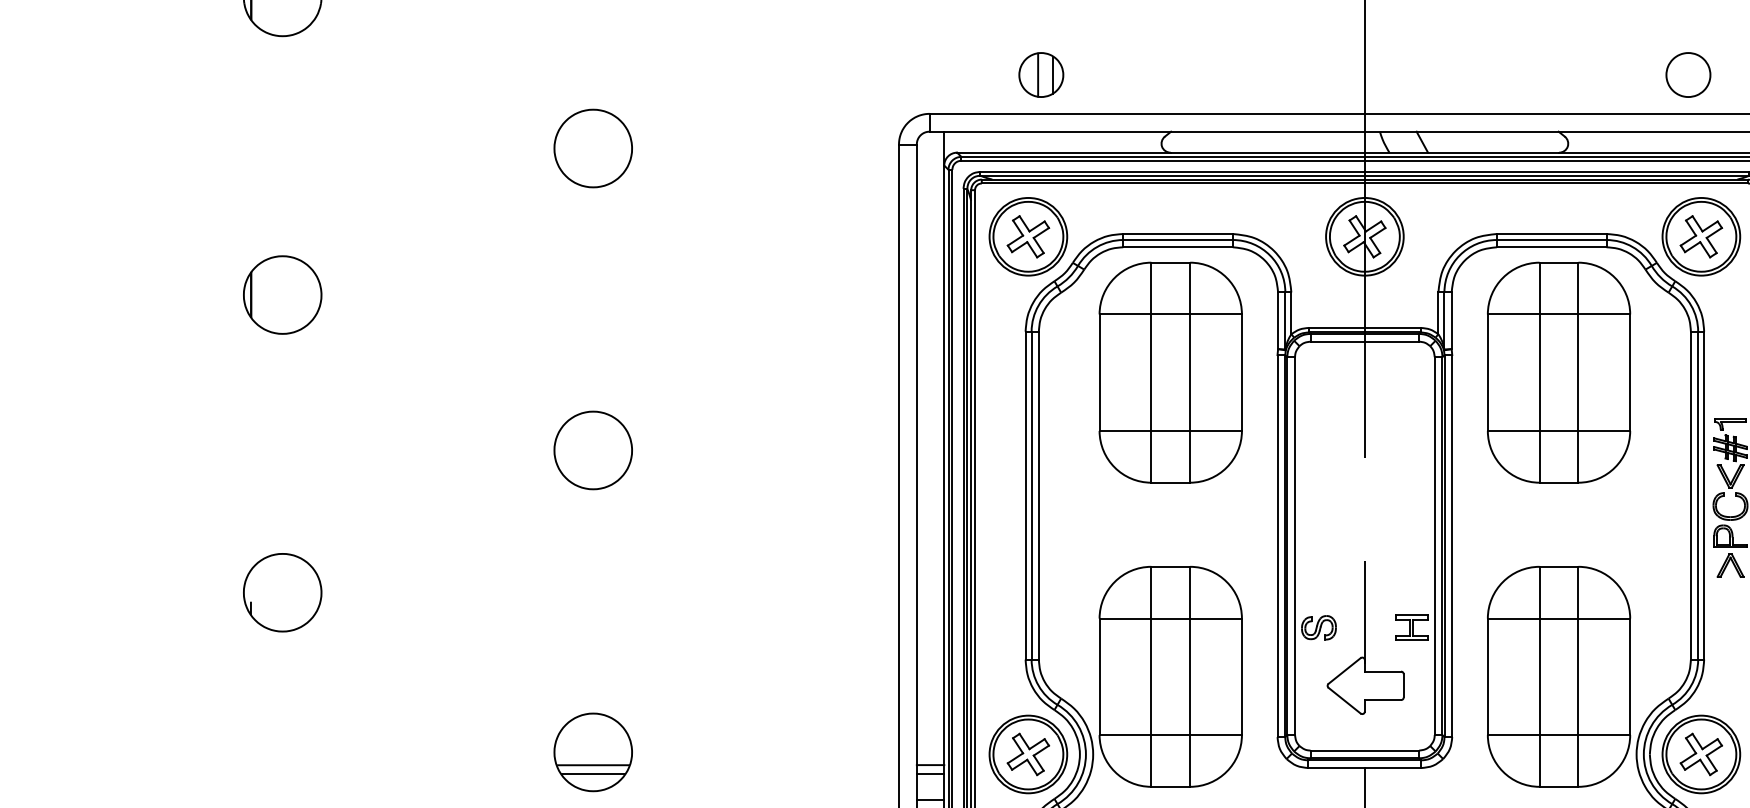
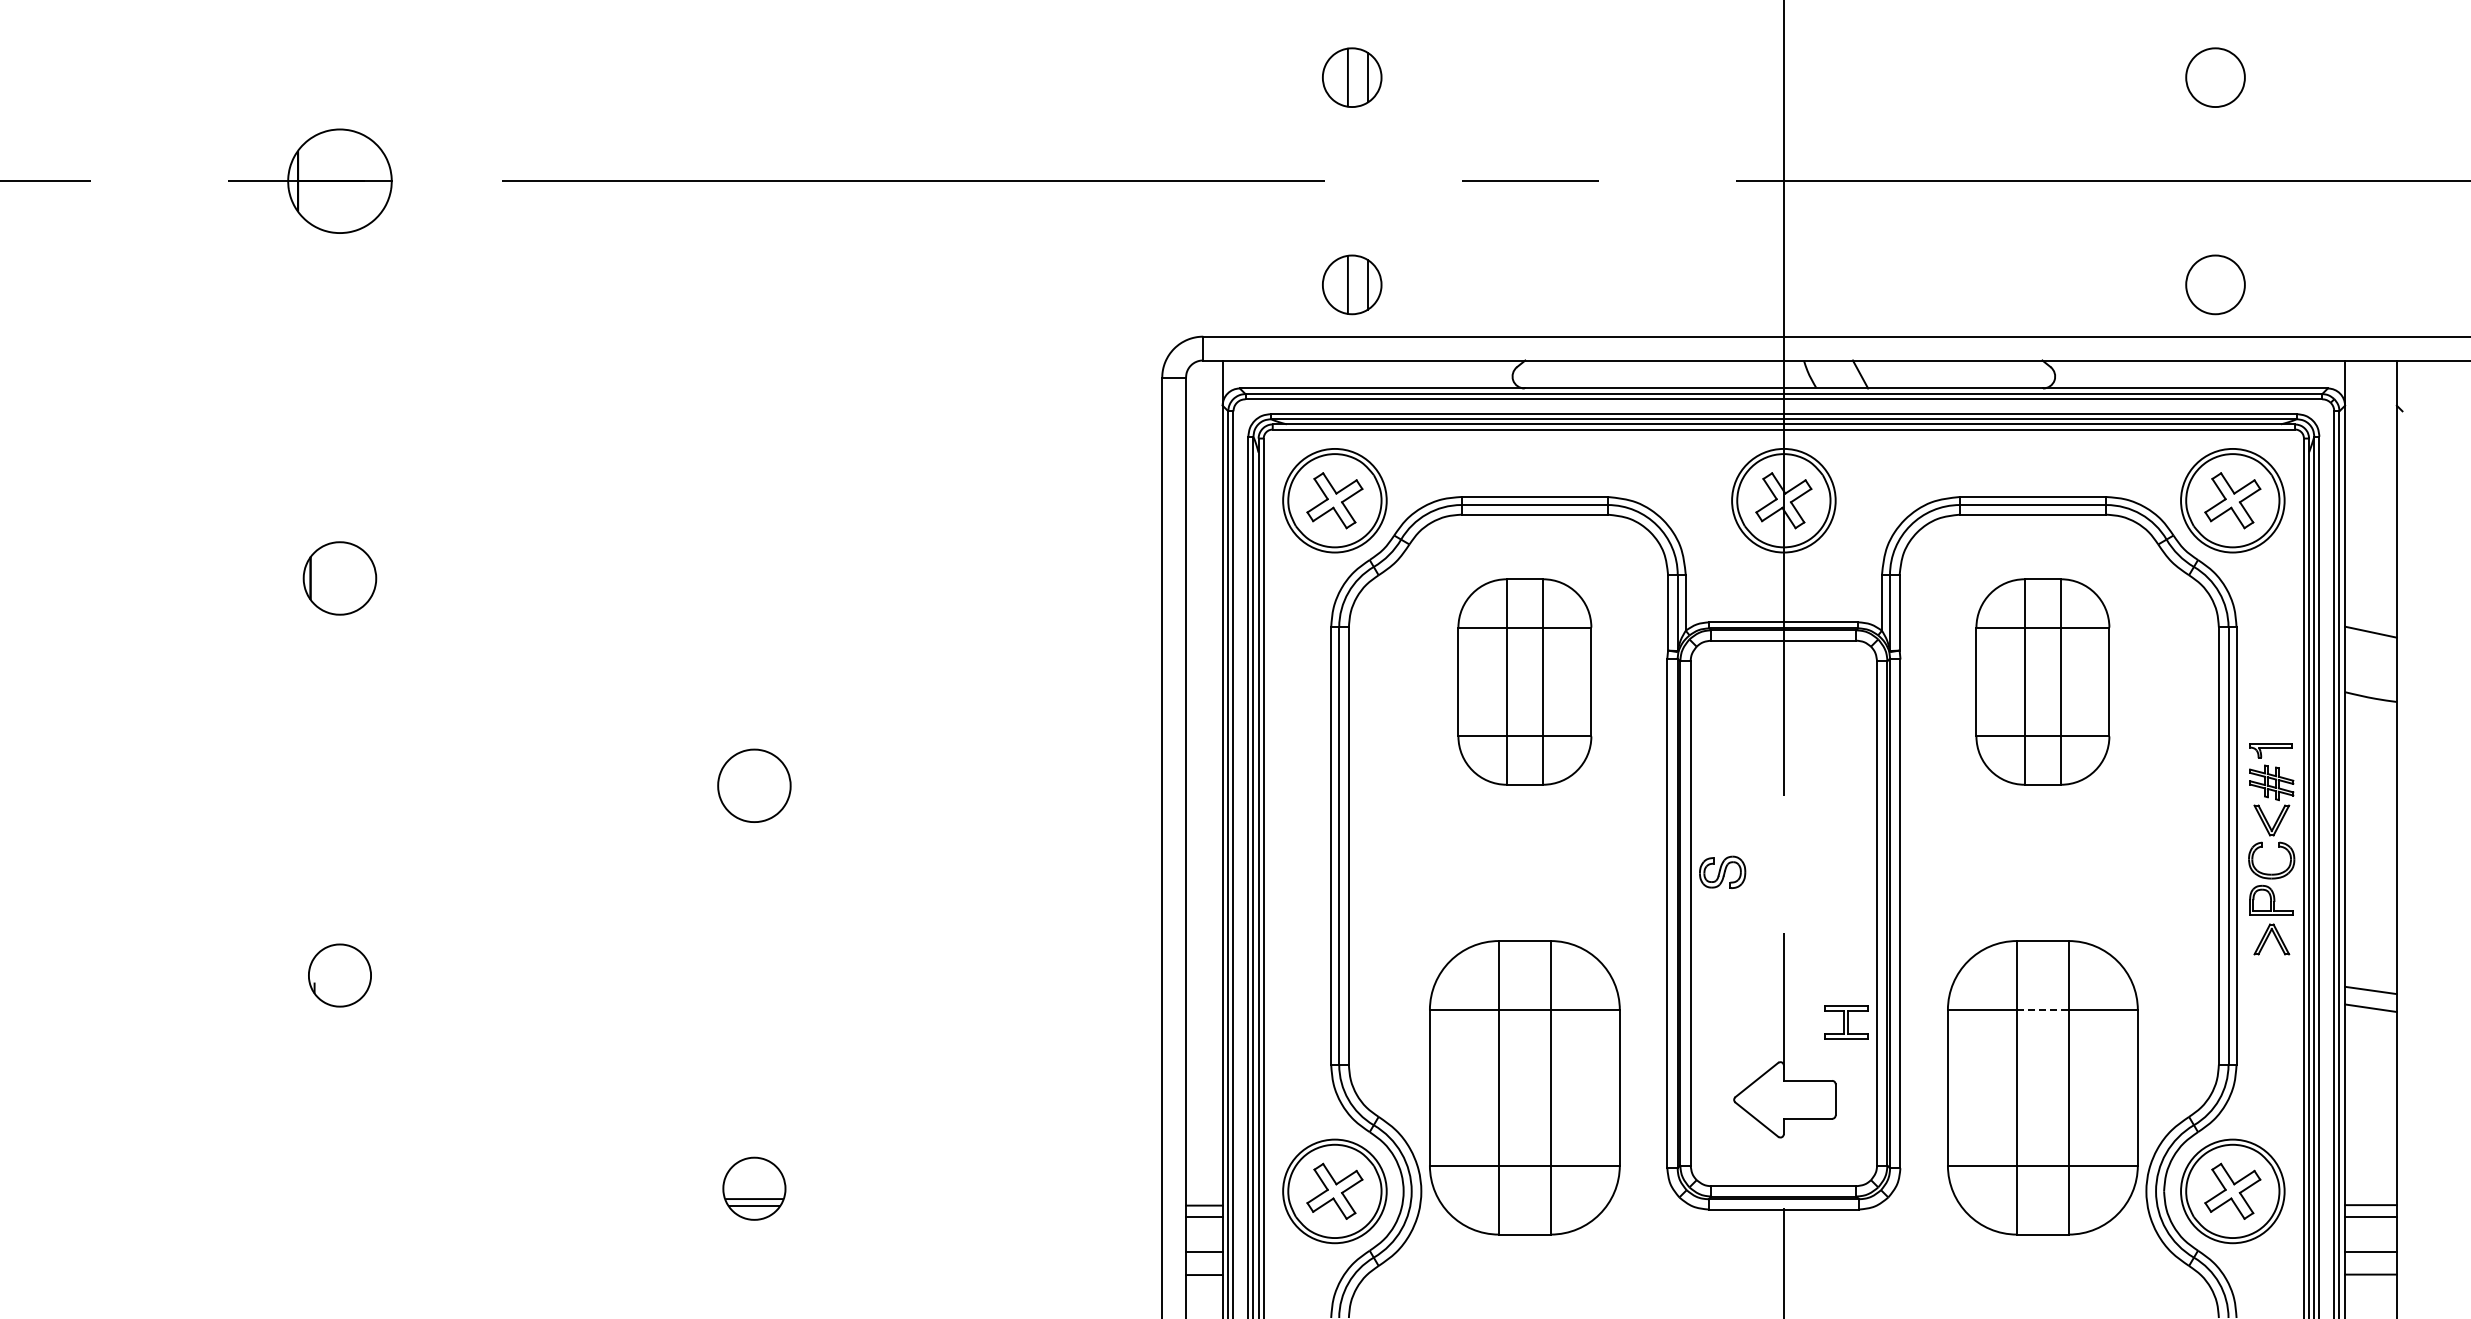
part: (593, 148) -> (754, 382), removed
part: (282, 295) -> (339, 578), size x0.7
part: (1170, 372) -> (1524, 681), size x0.7
part: (1558, 372) -> (2042, 681), size x0.7
part: (593, 450) -> (754, 785), size x0.7
part: (282, 592) -> (339, 975), size x0.6
line: (1558, 618) -> (2042, 1010), solid -> dashed
part: (1318, 627) -> (1722, 871), moved
part: (593, 752) -> (754, 1188), size x0.6

